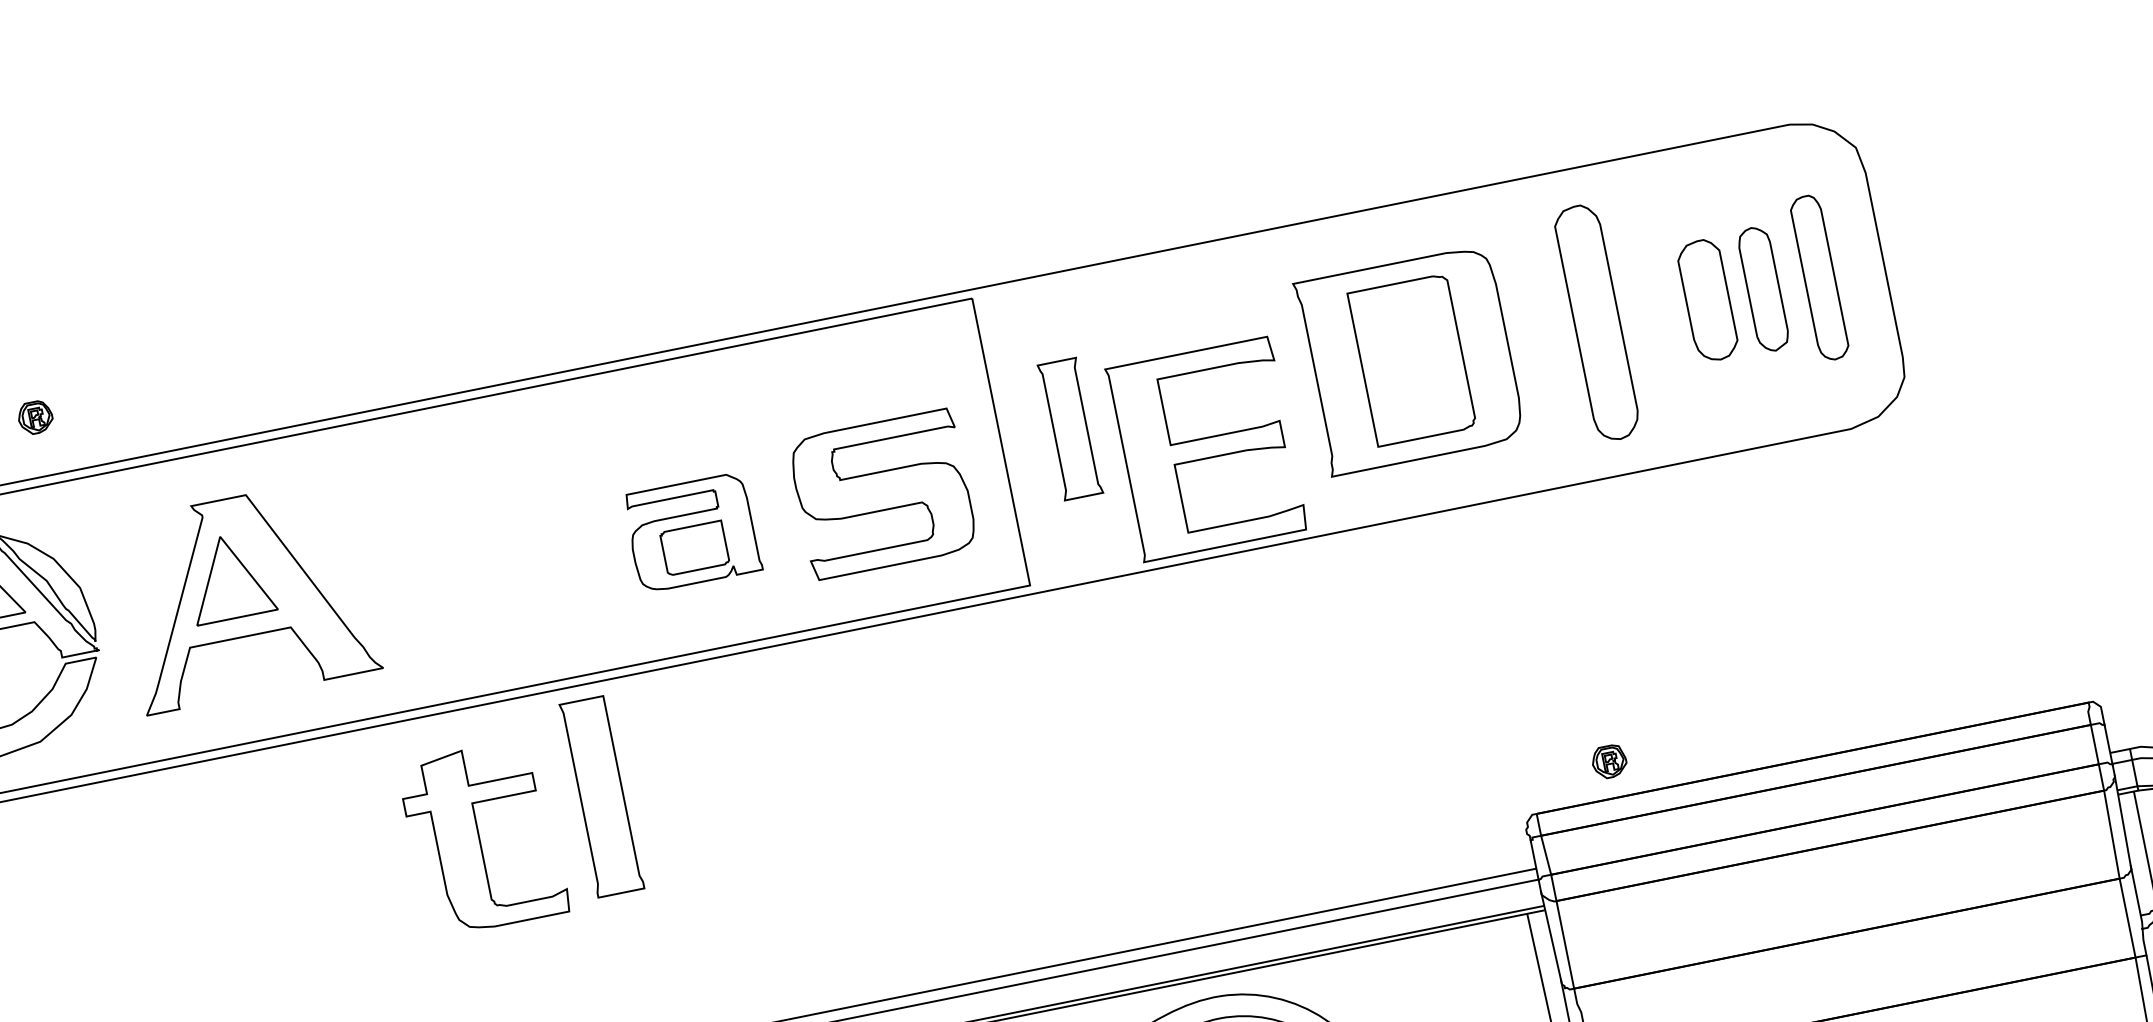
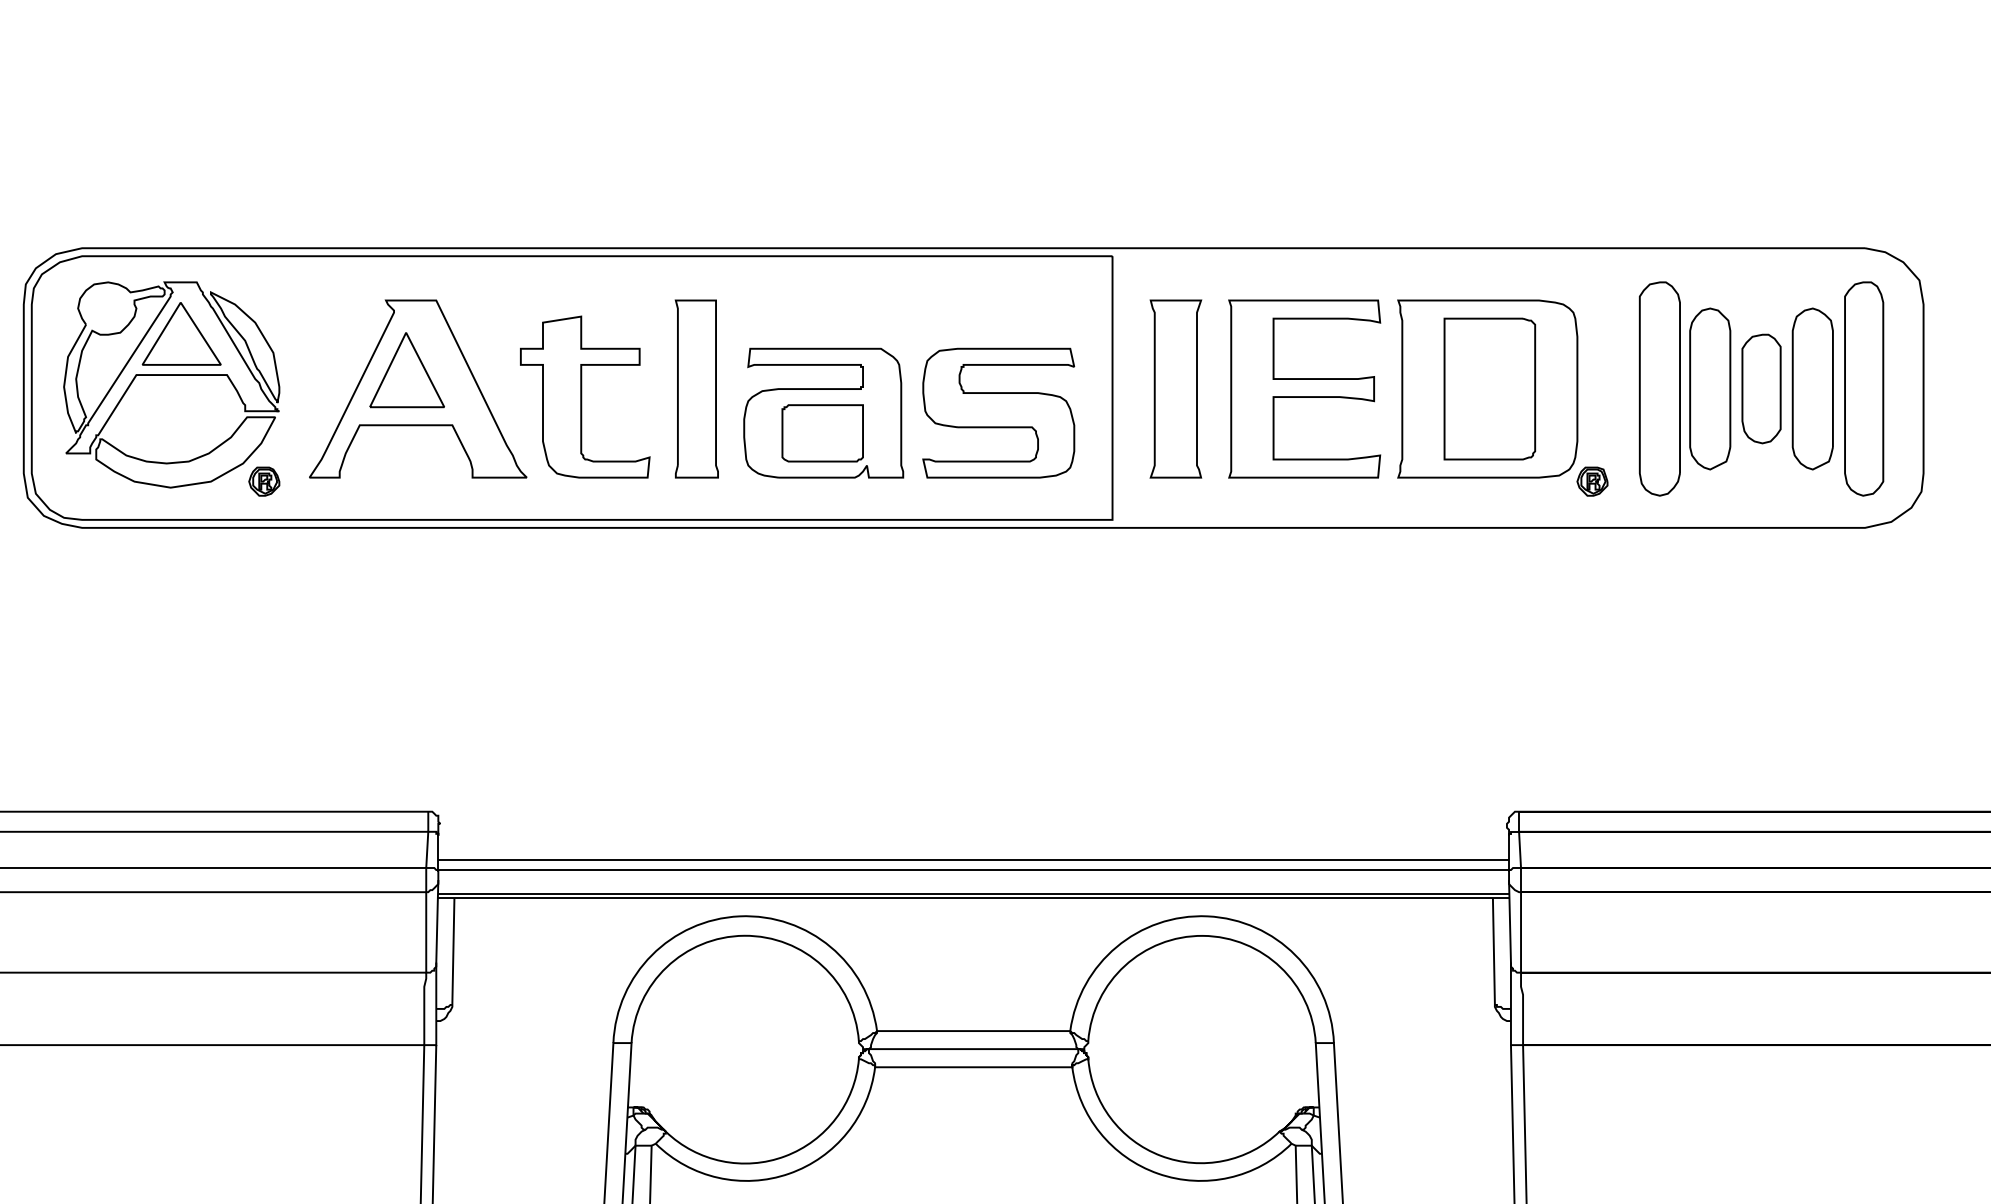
part: (1819, 277) -> (1864, 388), size x1.43
part: (1763, 288) -> (1812, 388), size x1.43
part: (1652, 311) -> (1710, 388), added
part: (35, 417) -> (264, 481), moved
part: (1069, 428) -> (1175, 388), size x1.43
part: (1206, 448) -> (1304, 388), moved
part: (691, 532) -> (823, 412), size x1.43
part: (1609, 761) -> (1592, 481), moved
part: (601, 796) -> (696, 388), moved
part: (483, 836) -> (585, 396), moved

